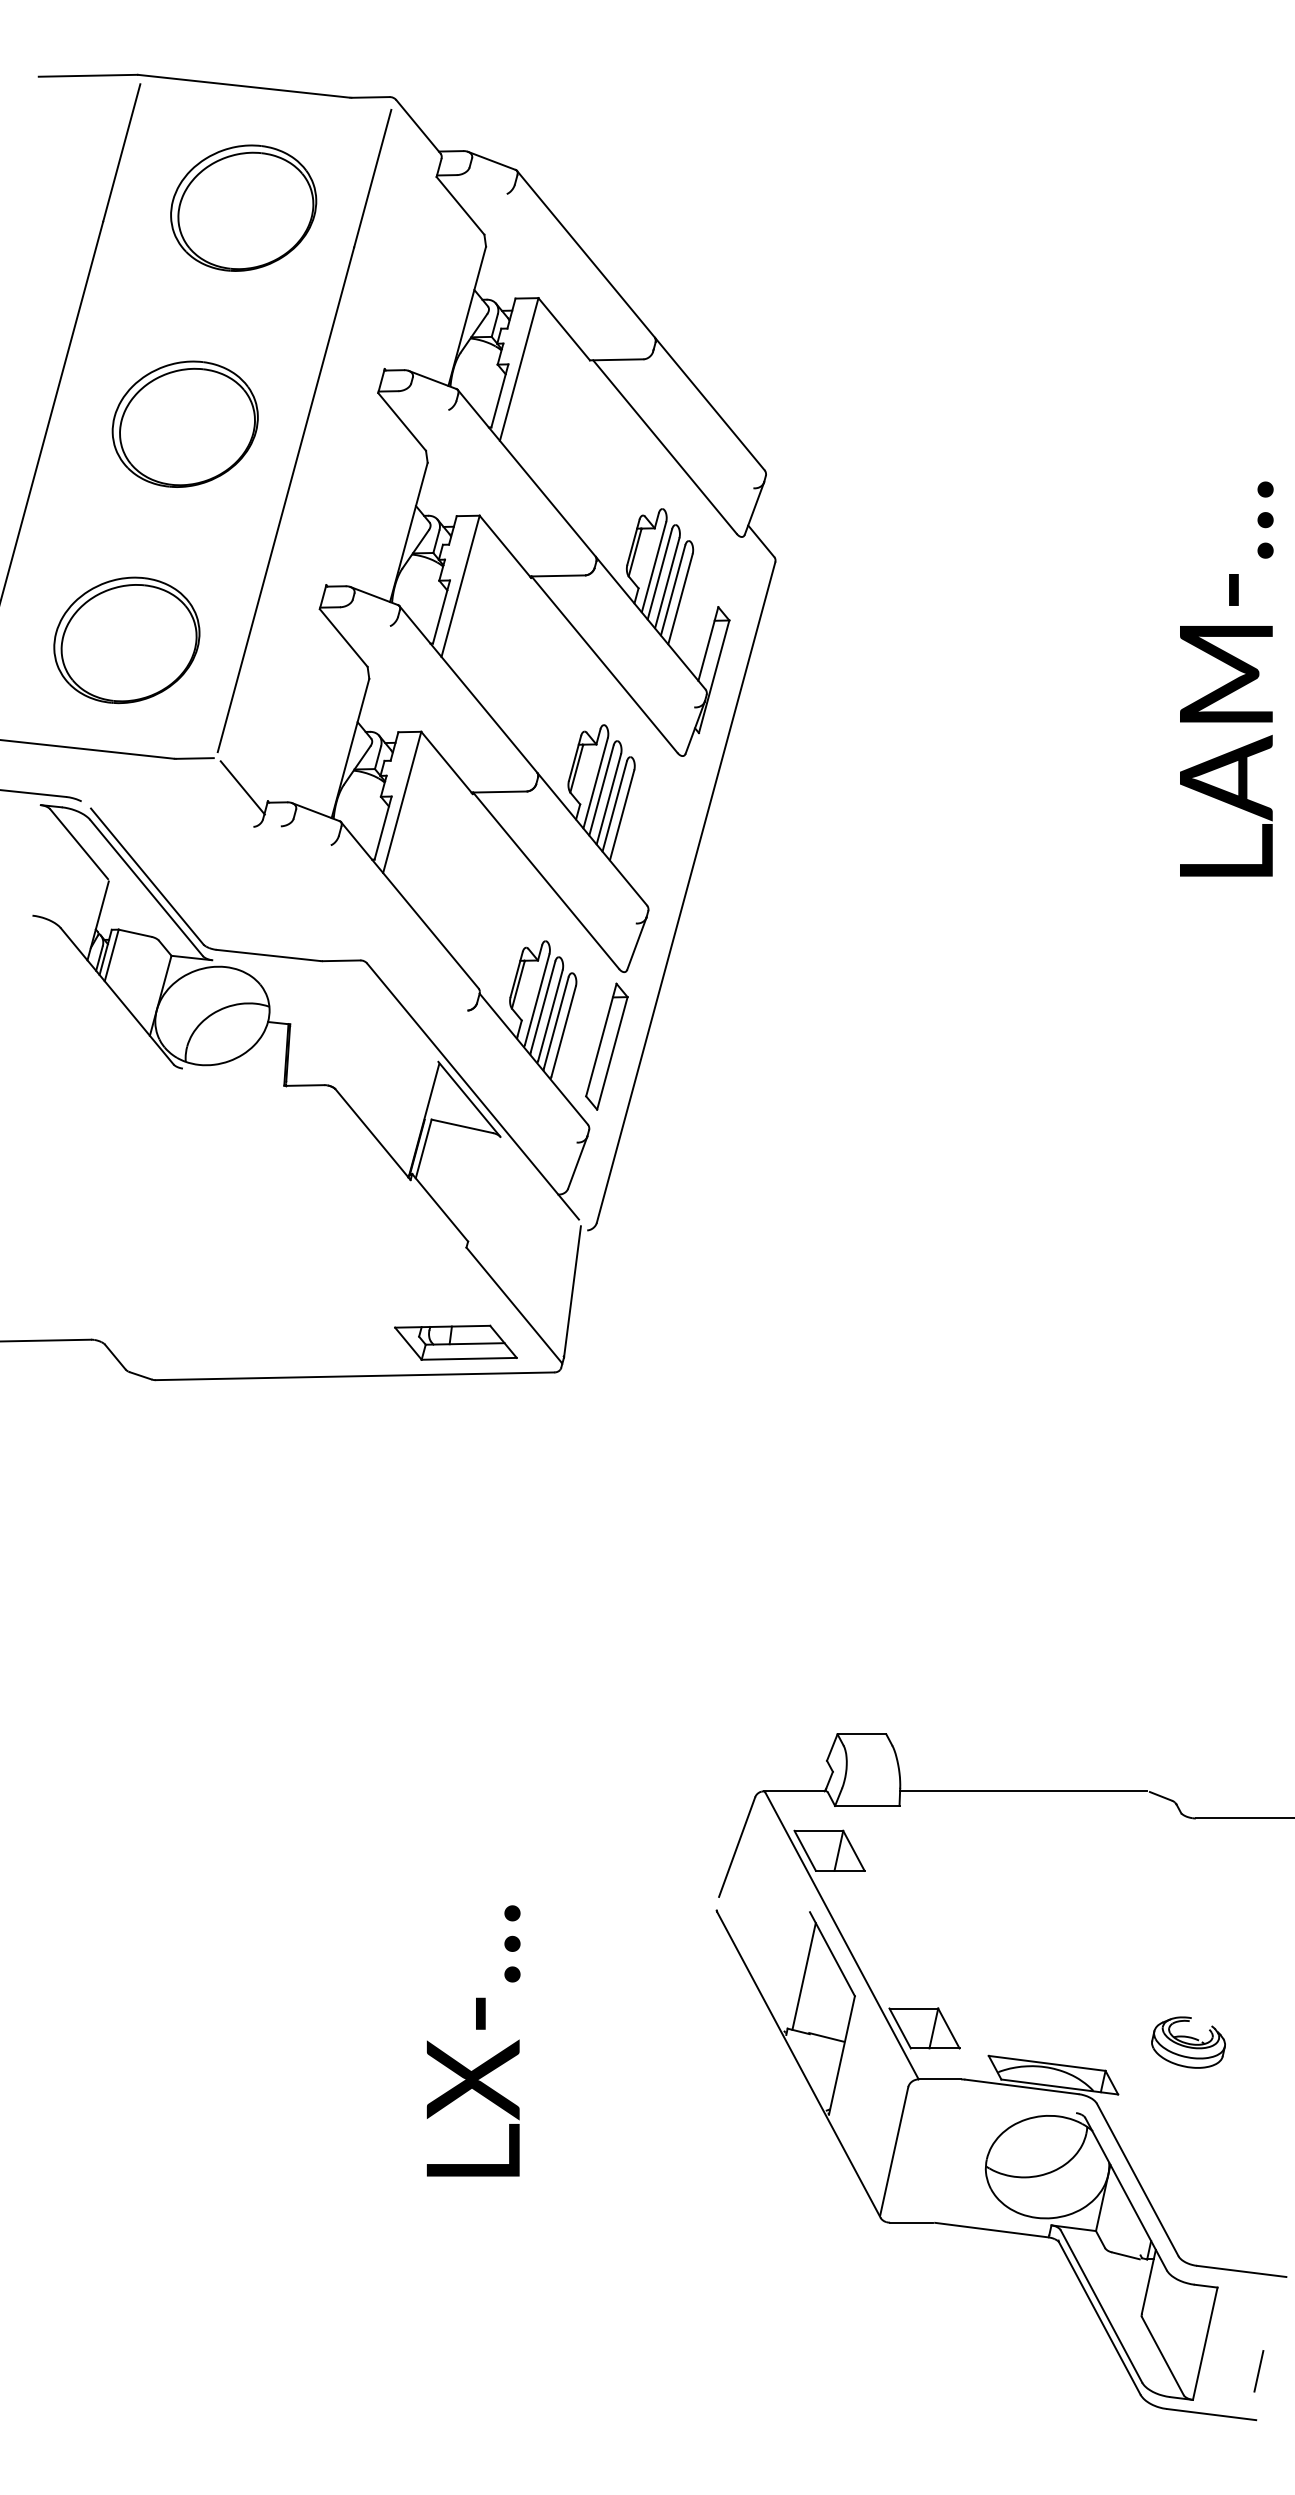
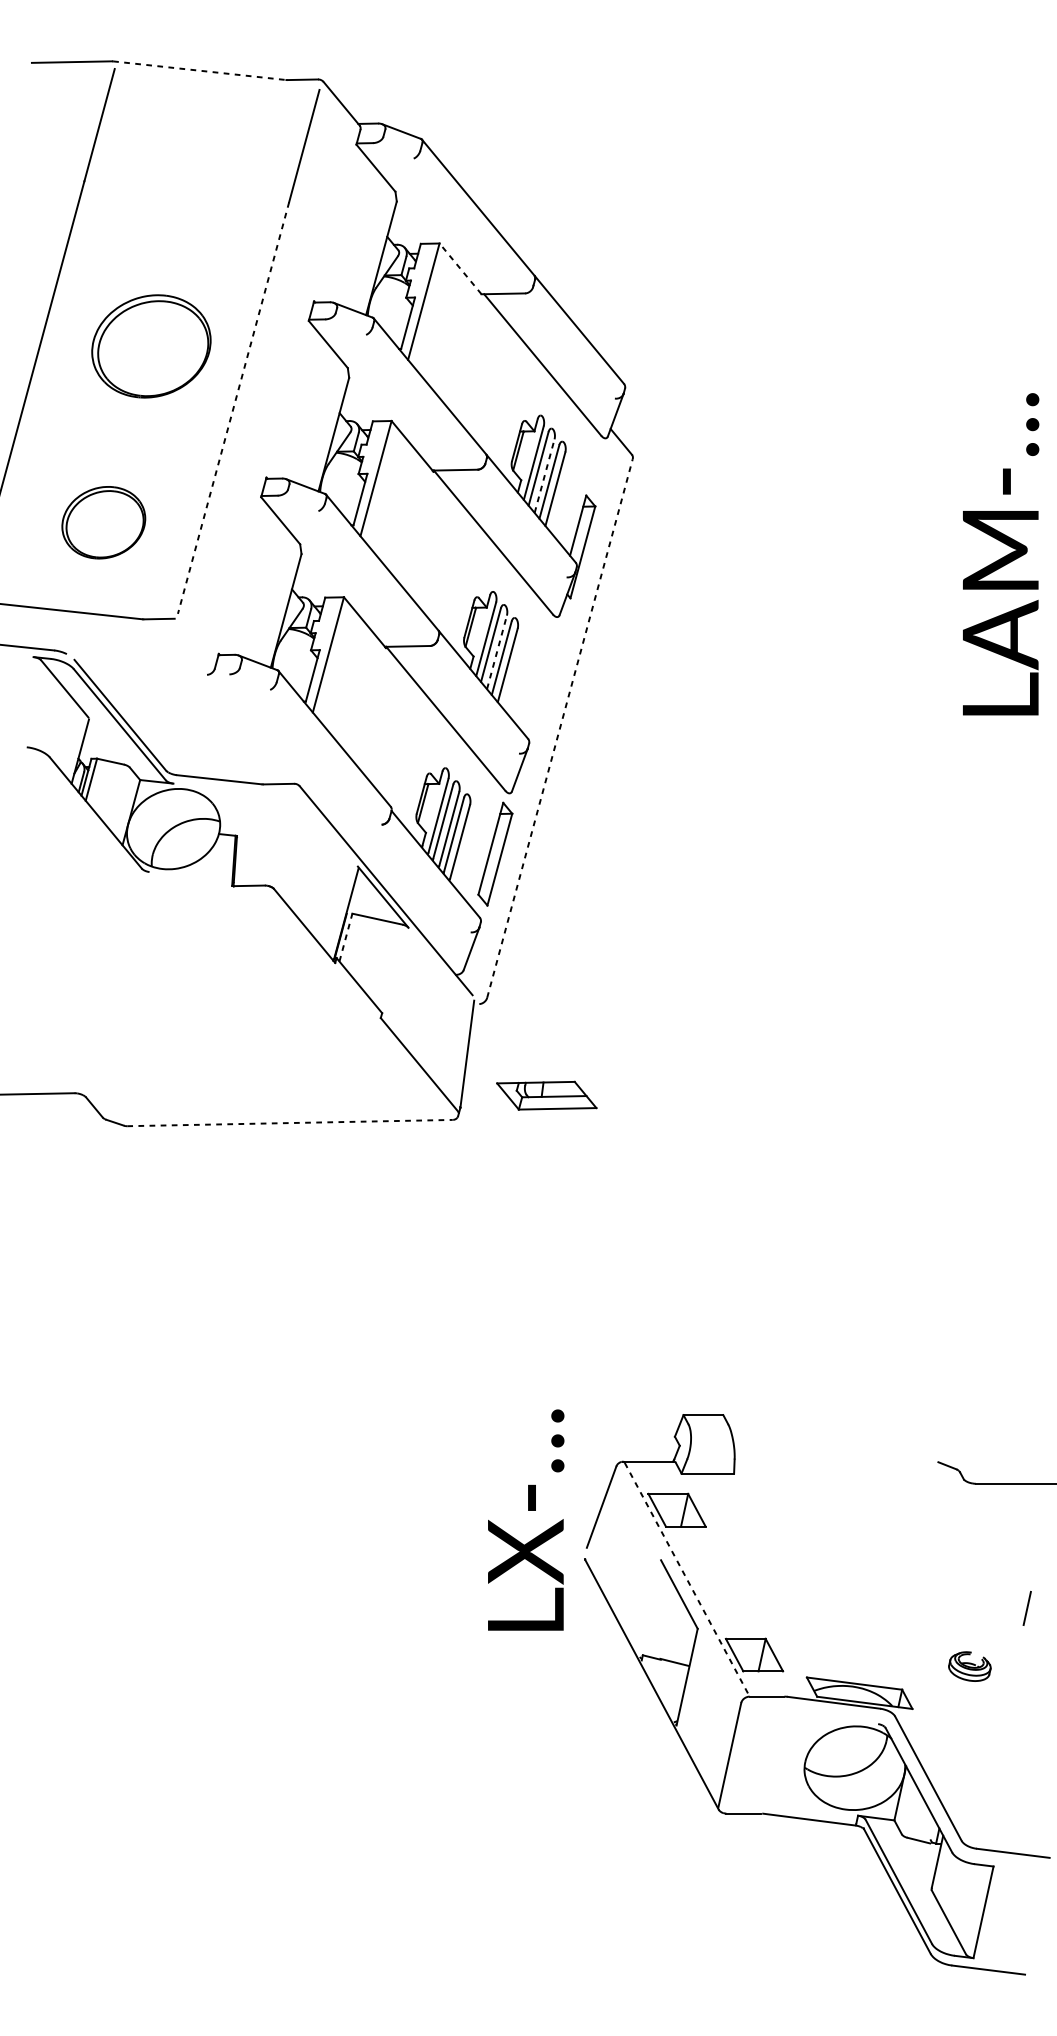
line: (244, 86) -> (199, 70), solid -> dashed
part: (243, 207) -> (198, 169), removed
line: (563, 328) -> (459, 268), solid -> dashed
line: (285, 500) -> (233, 408), solid -> dashed
line: (667, 583) -> (544, 476), solid -> dashed
part: (126, 640) -> (103, 522), size x0.7
line: (242, 787) -> (198, 642), removed
line: (608, 799) -> (496, 652), solid -> dashed
line: (686, 892) -> (560, 728), solid -> dashed
line: (423, 1148) -> (345, 937), solid -> dashed
part: (455, 1342) -> (546, 1095), moved
line: (355, 1376) -> (290, 1123), solid -> dashed
line: (1023, 1791) -> (835, 1461), removed
line: (842, 1936) -> (687, 1580), solid -> dashed
line: (803, 1976) -> (655, 1612), removed
text: (473, 2040) -> (526, 1519), moved
part: (1188, 2042) -> (969, 1666), size x0.7
line: (1258, 2371) -> (1026, 1608), moved

